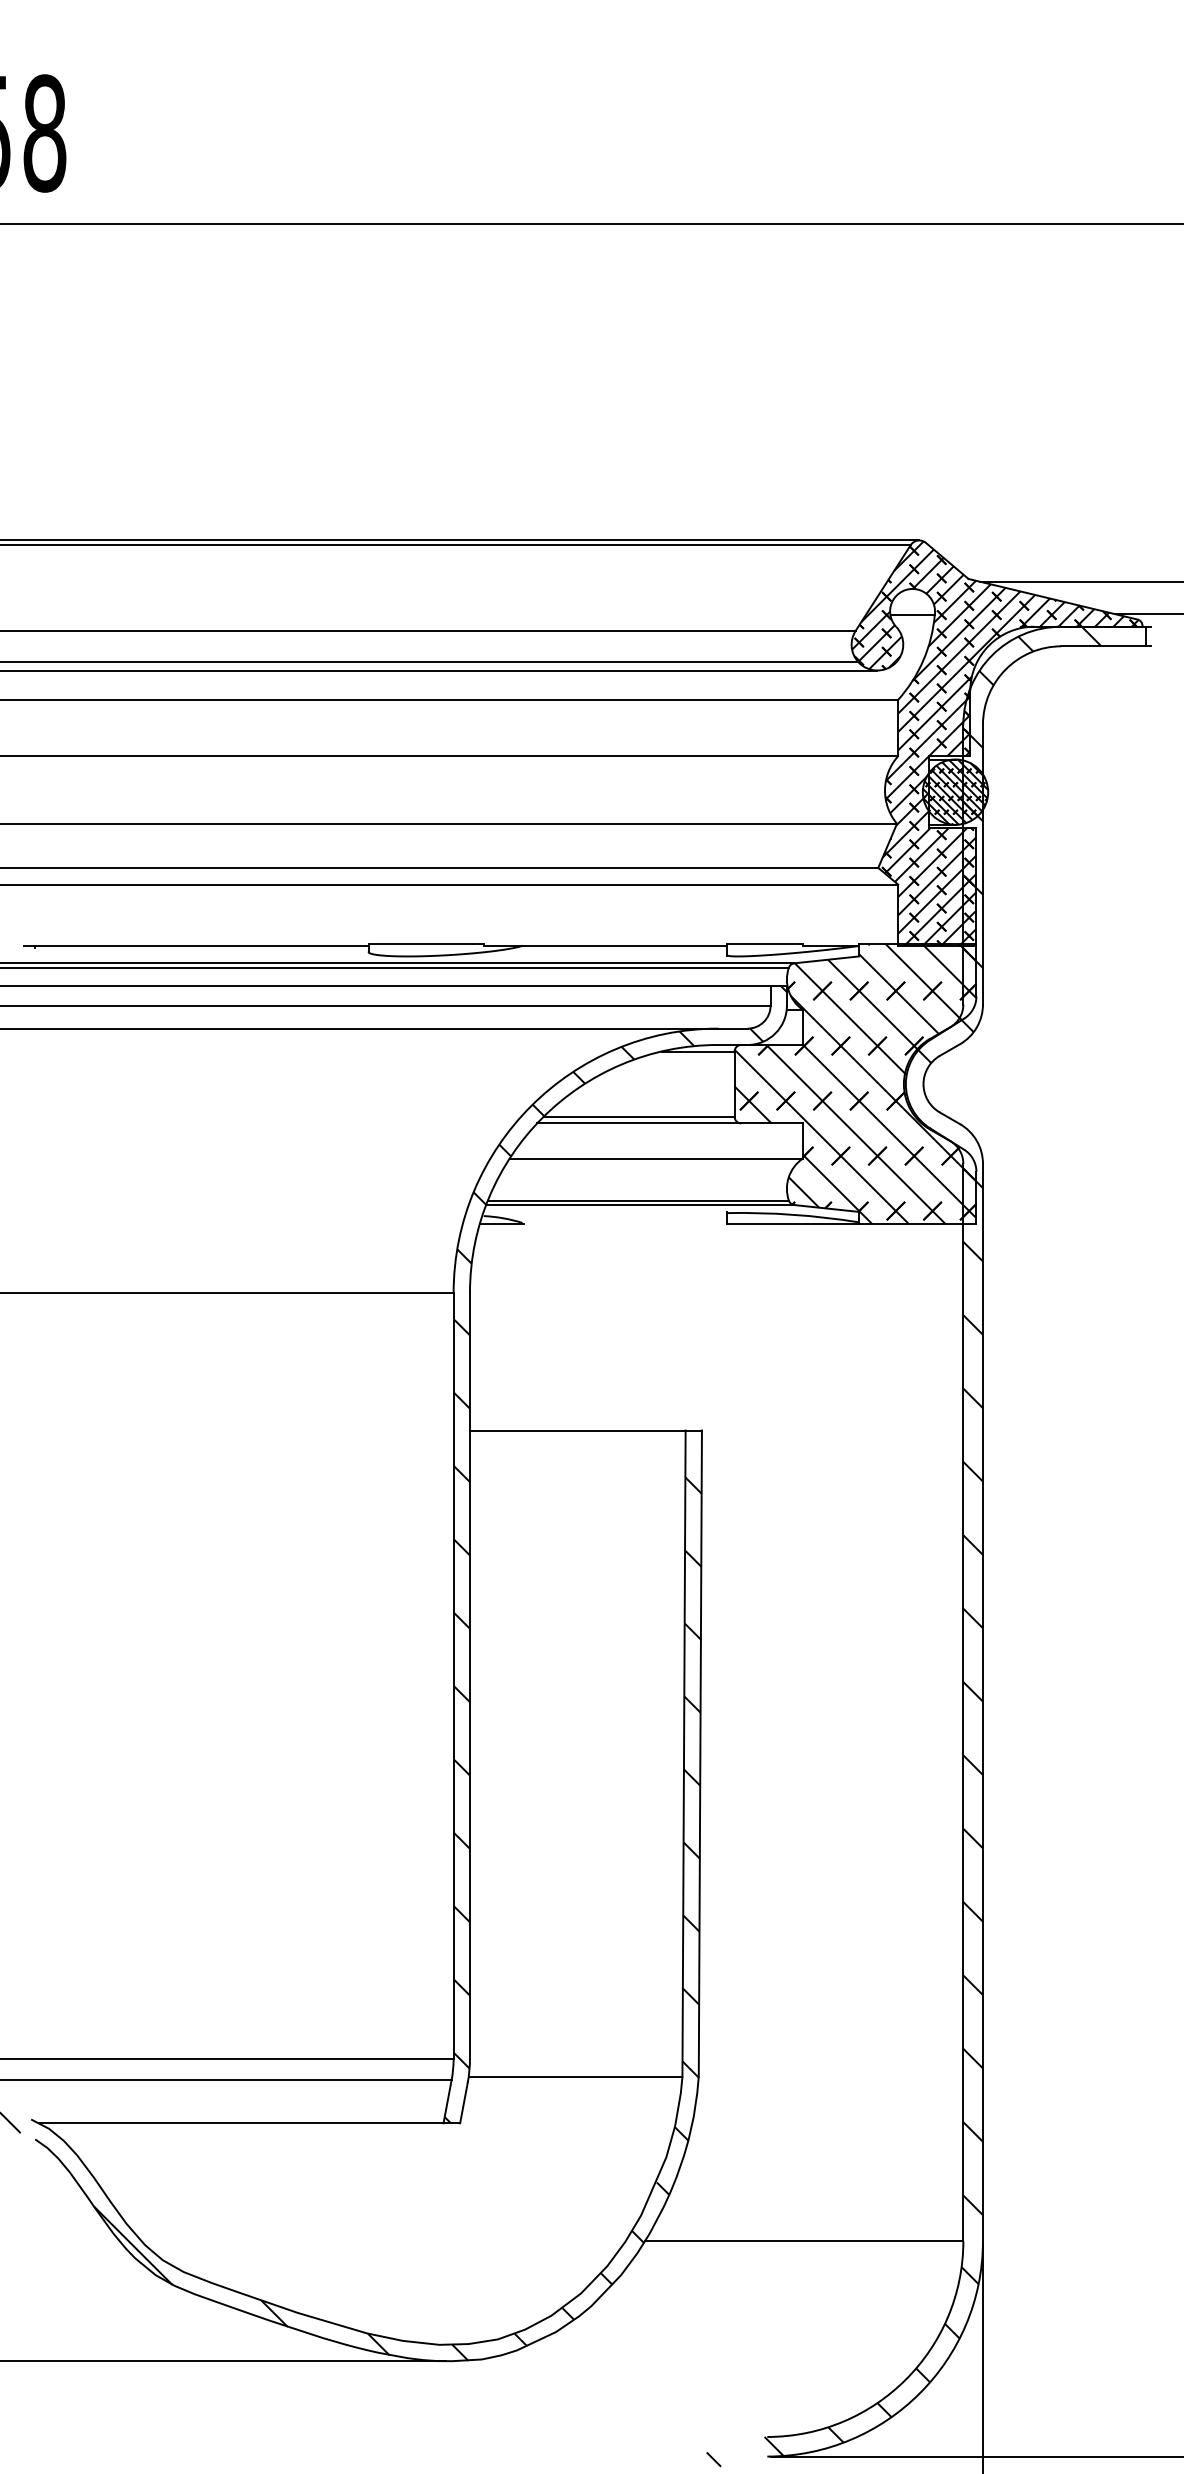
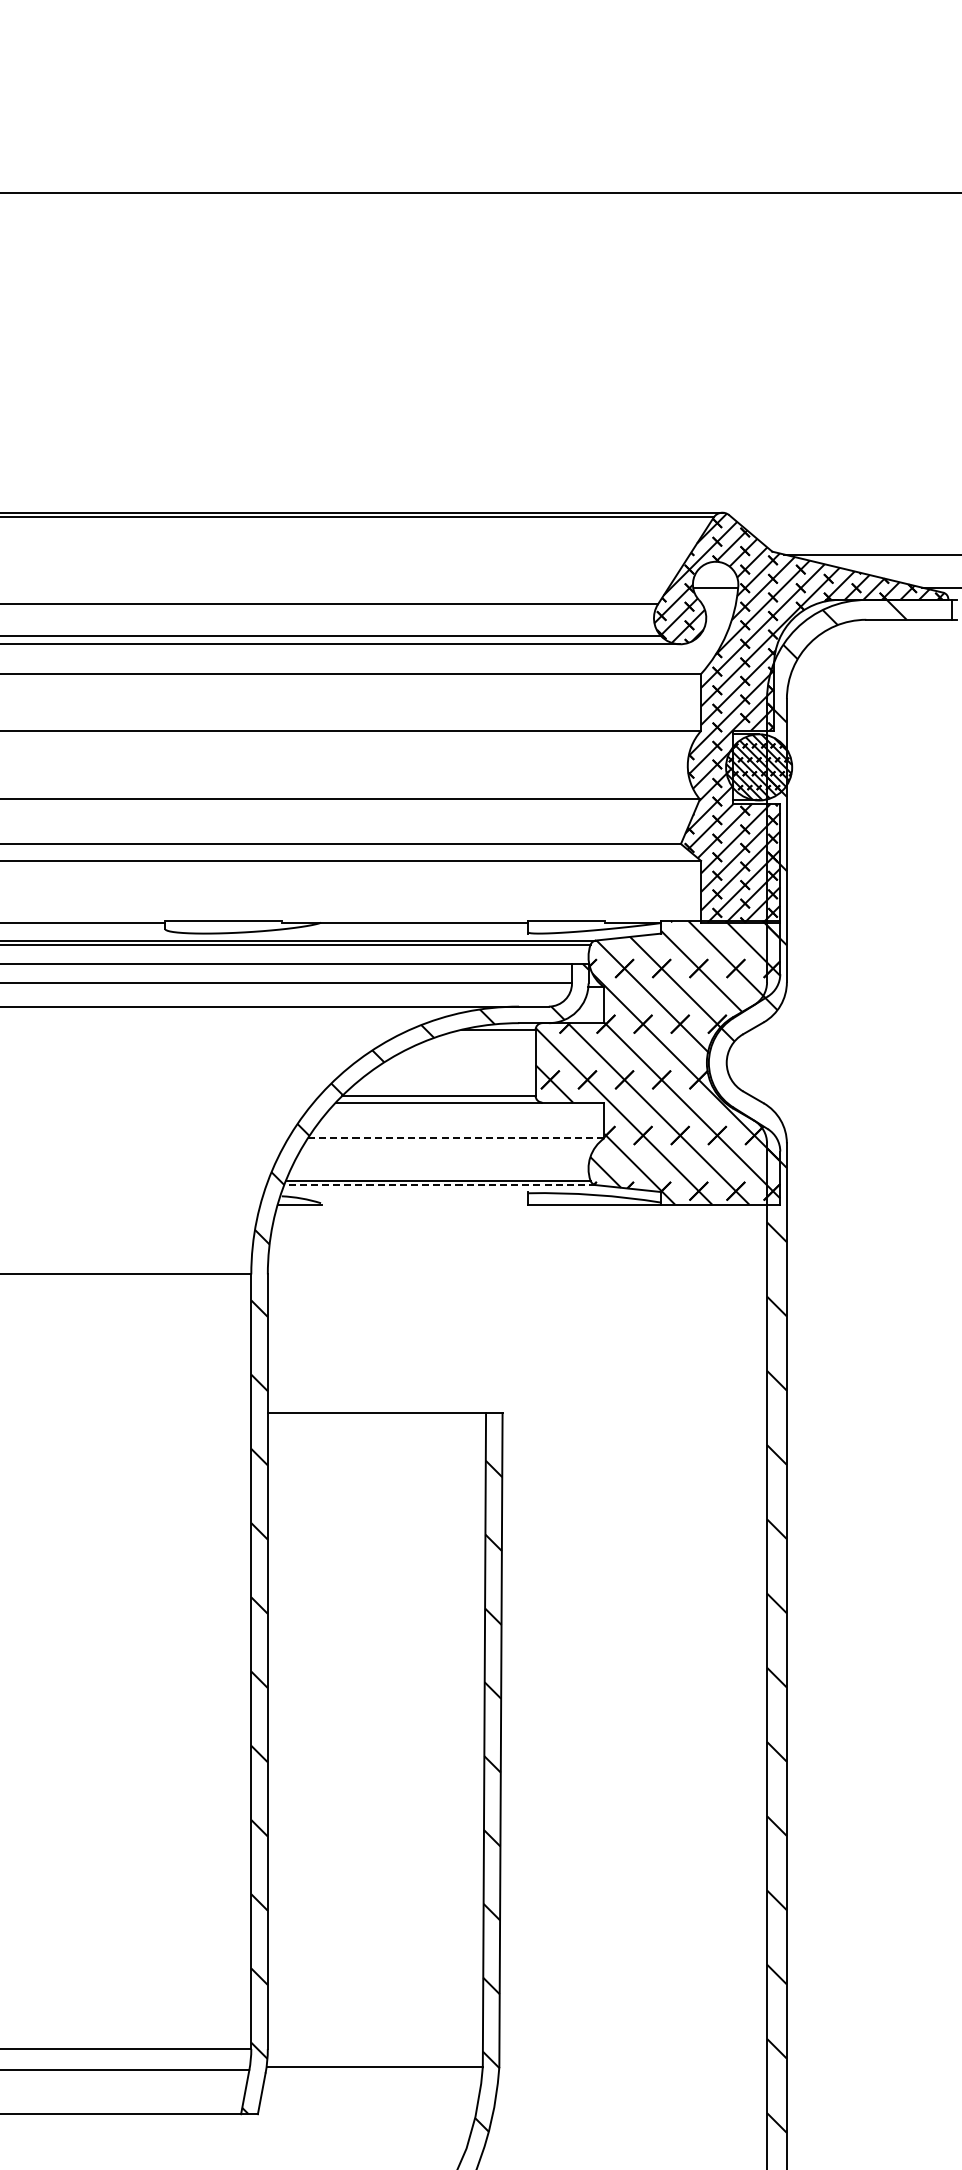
line: (656, 1158) -> (456, 1138), solid -> dashed
line: (639, 1205) -> (439, 1185), solid -> dashed

